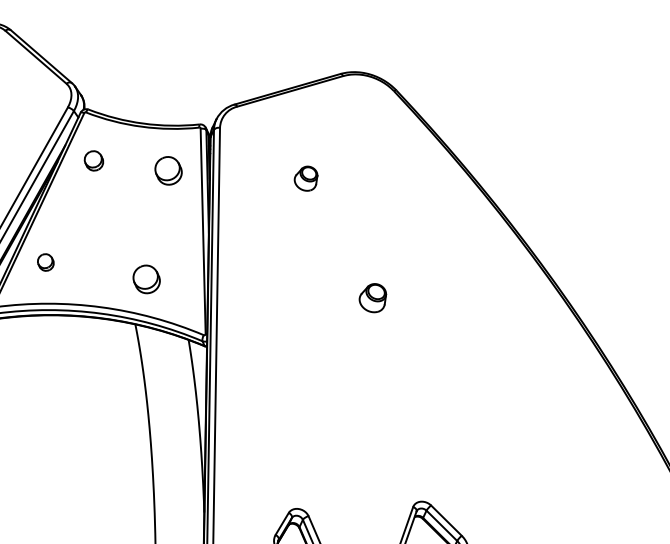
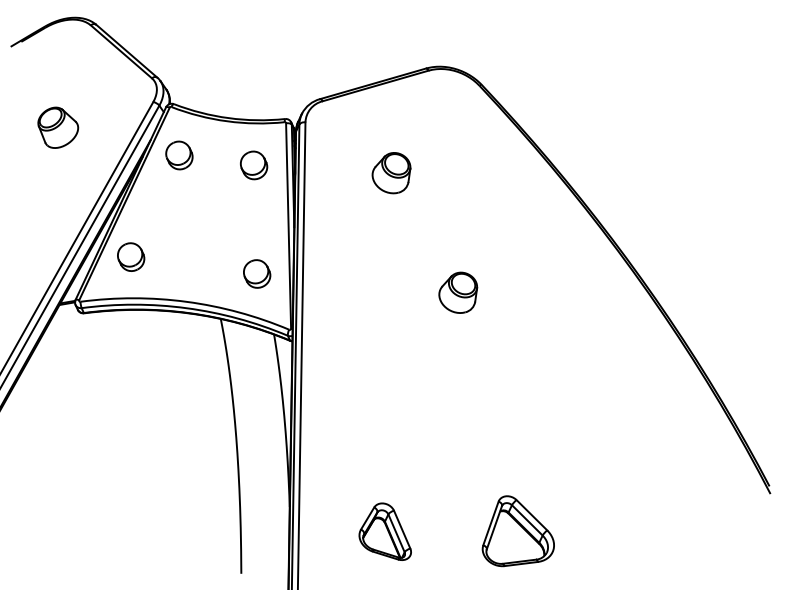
part: (94, 160) -> (179, 155), size x1.43
part: (306, 178) -> (391, 173), size x1.67
part: (46, 261) -> (131, 256), size x1.67
part: (147, 278) -> (257, 273), moved
part: (373, 297) -> (458, 292), size x1.43

